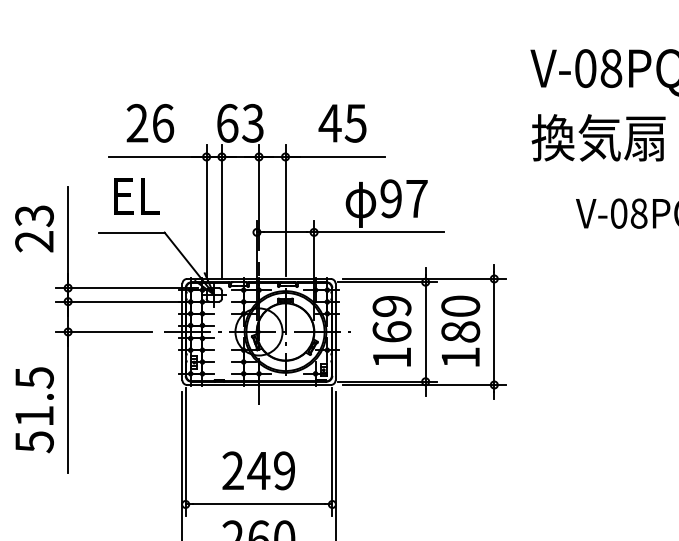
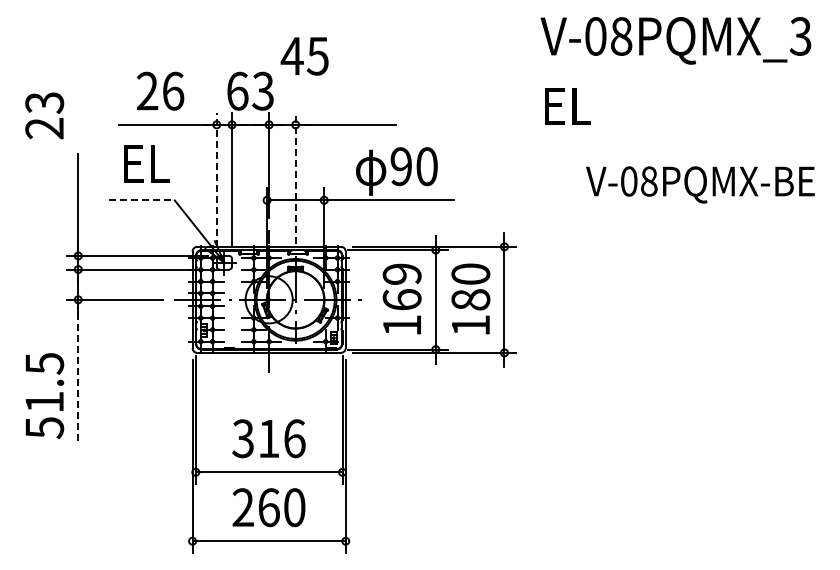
text: (342, 123) -> (304, 56), moved
text: (598, 137) -> (608, 105), 換気扇 -> EL
text: (416, 198) -> (426, 166), 97 -> 90
line: (285, 210) -> (295, 178), solid -> dashed
line: (206, 211) -> (216, 179), solid -> dashed
text: (34, 228) -> (44, 115), moved
line: (132, 232) -> (142, 200), solid -> dashed
line: (68, 402) -> (78, 370), solid -> dashed
text: (34, 410) -> (44, 396), moved
text: (258, 470) -> (268, 438), 249 -> 316

